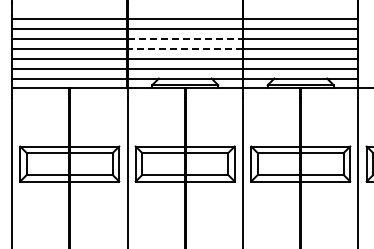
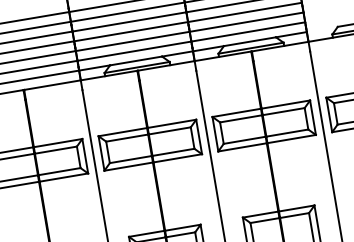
line: (185, 38) -> (129, 21), dashed -> solid
line: (185, 48) -> (131, 31), dashed -> solid

